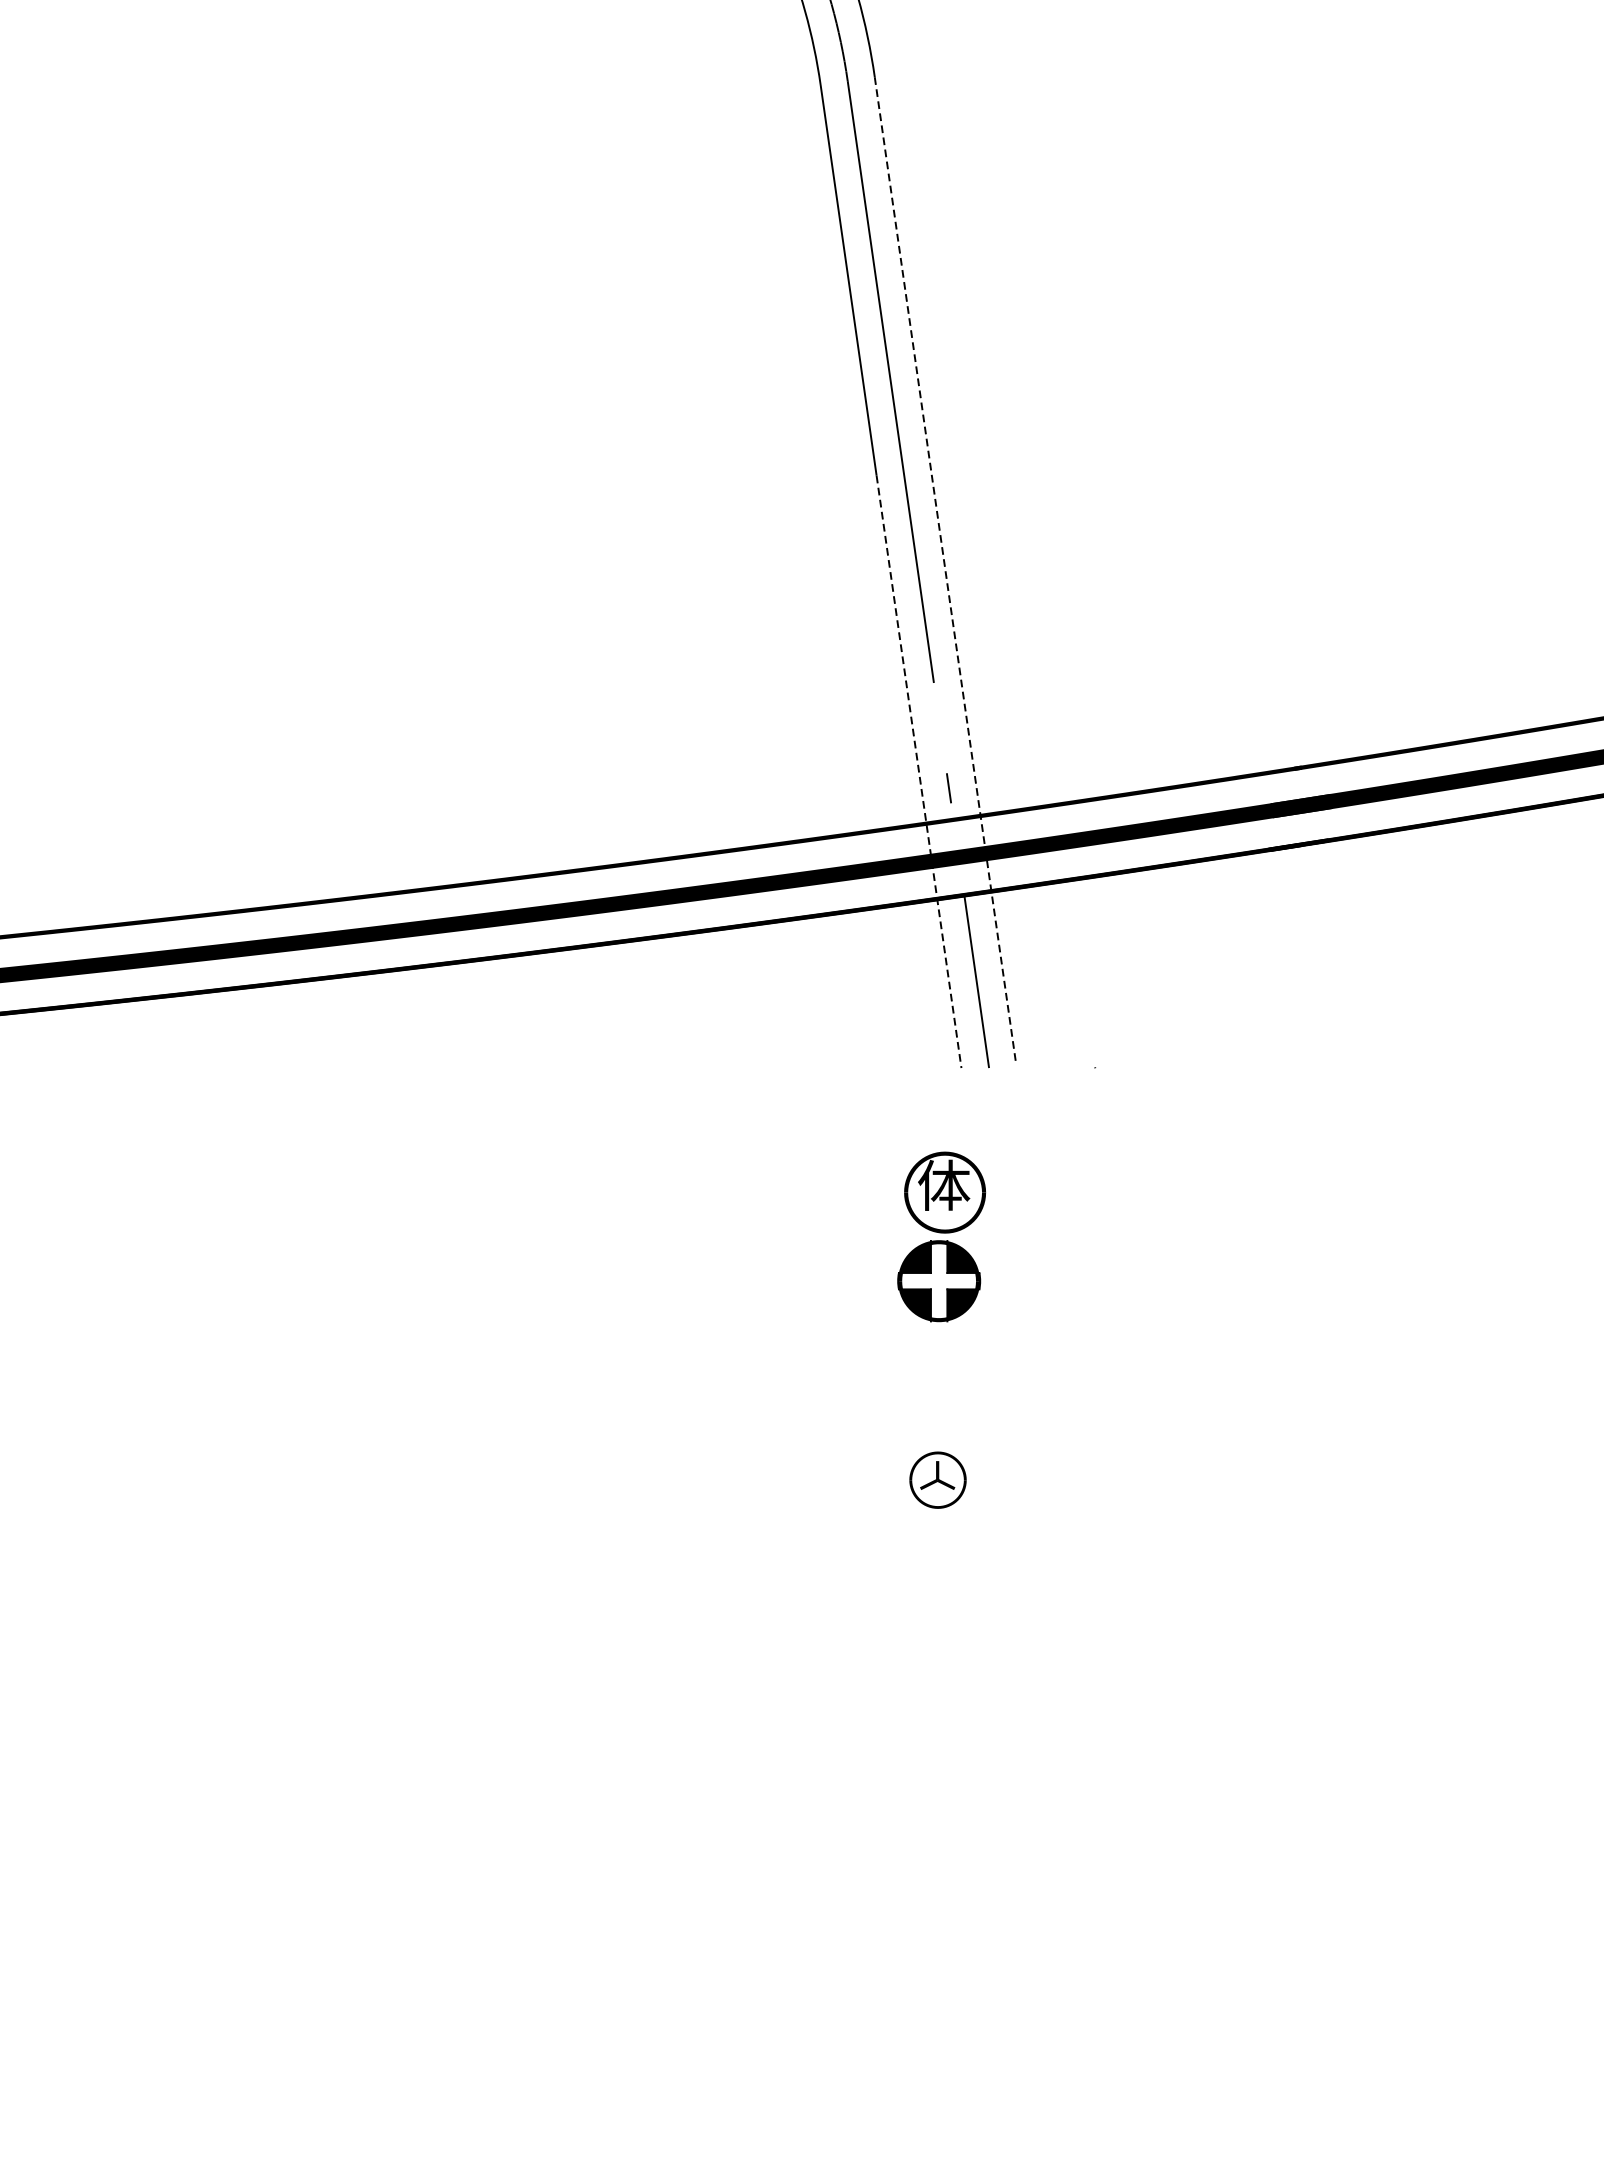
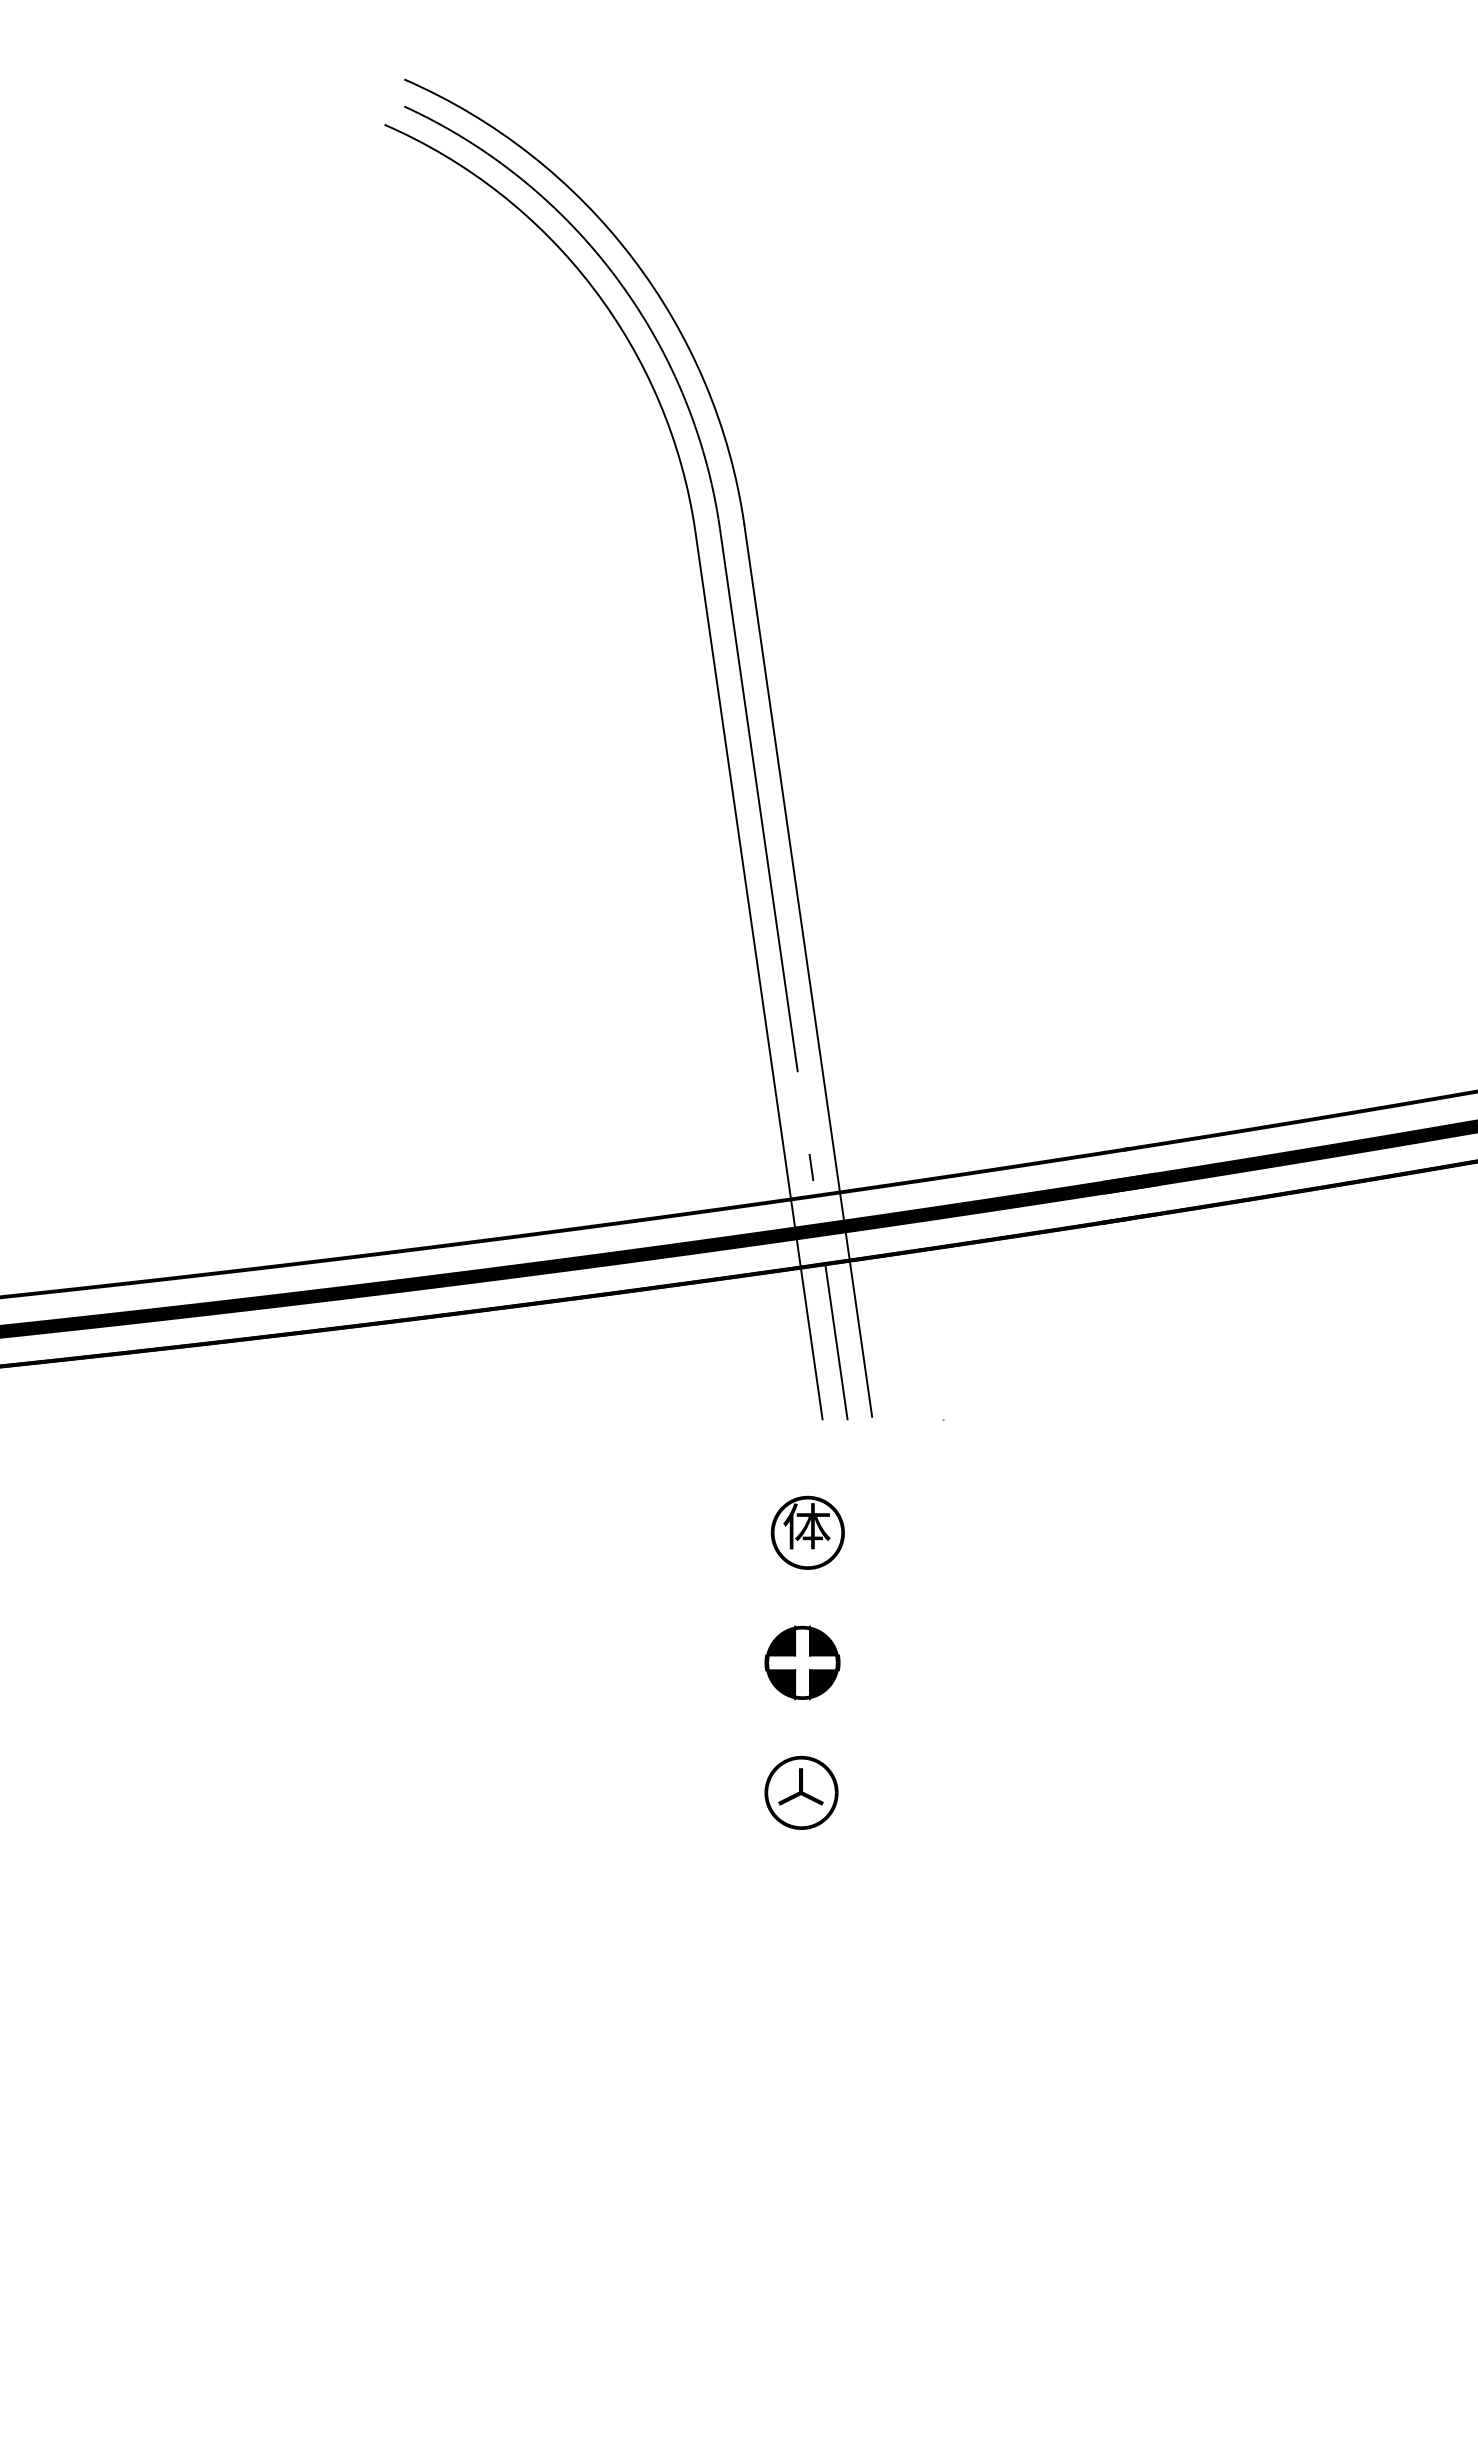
line: (945, 570) -> (808, 970), dashed -> solid
line: (919, 772) -> (784, 1153), dashed -> solid
part: (939, 1280) -> (802, 1662), moved
part: (938, 1479) -> (801, 1792), size x1.43

